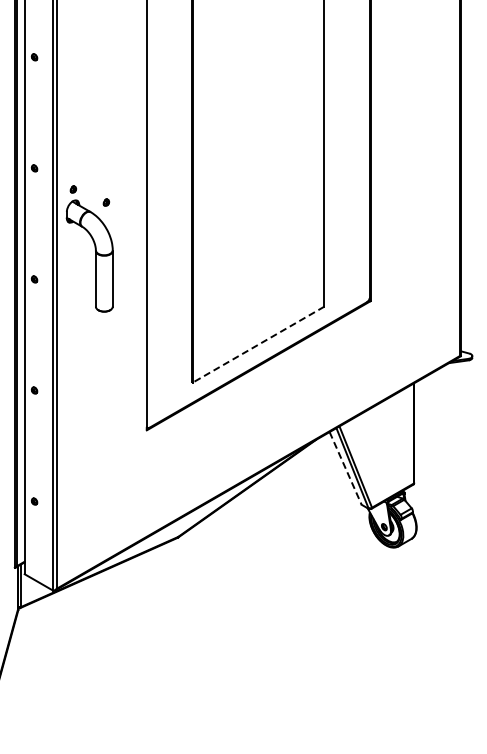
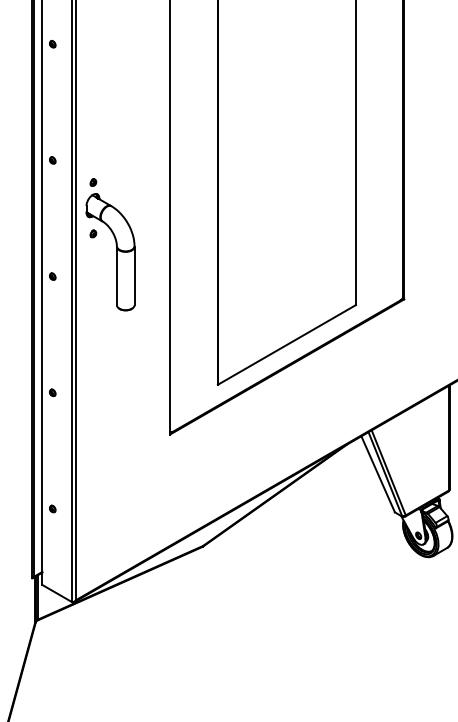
part: (106, 202) -> (93, 233), moved
line: (258, 344) -> (286, 344), dashed -> solid
line: (345, 468) -> (378, 474), dashed -> solid

